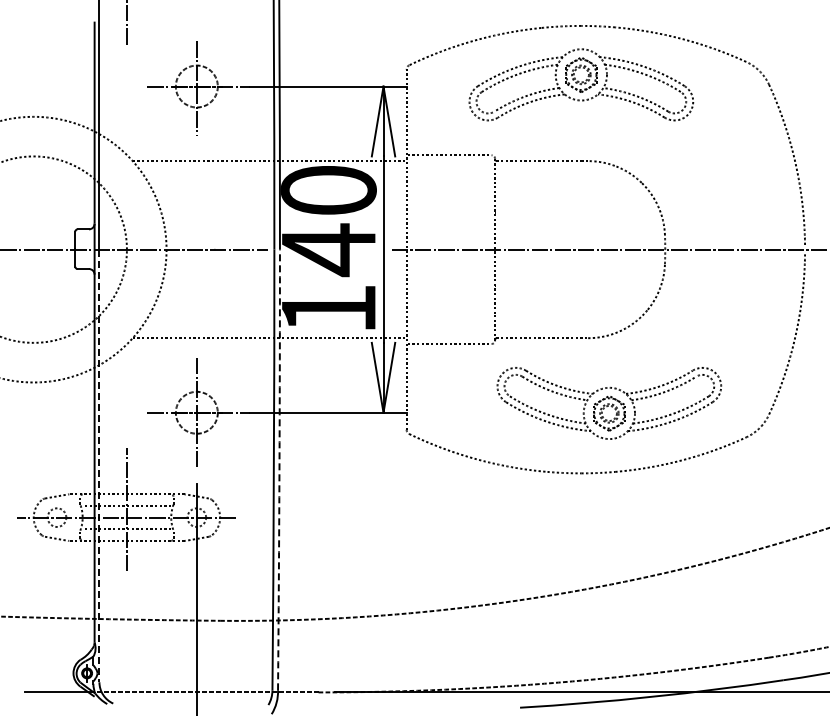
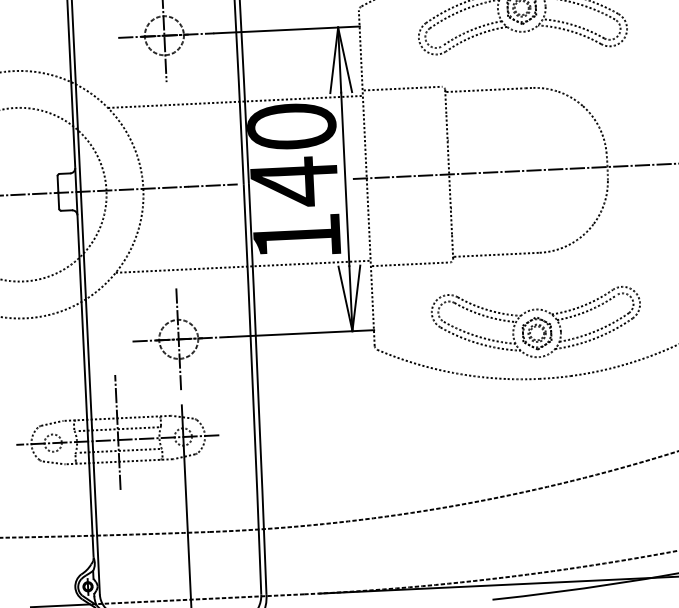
part: (609, 403) -> (536, 324), moved
line: (99, 466) -> (90, 393), dashed -> solid
arc: (279, 469) -> (258, 388), dashed -> solid

